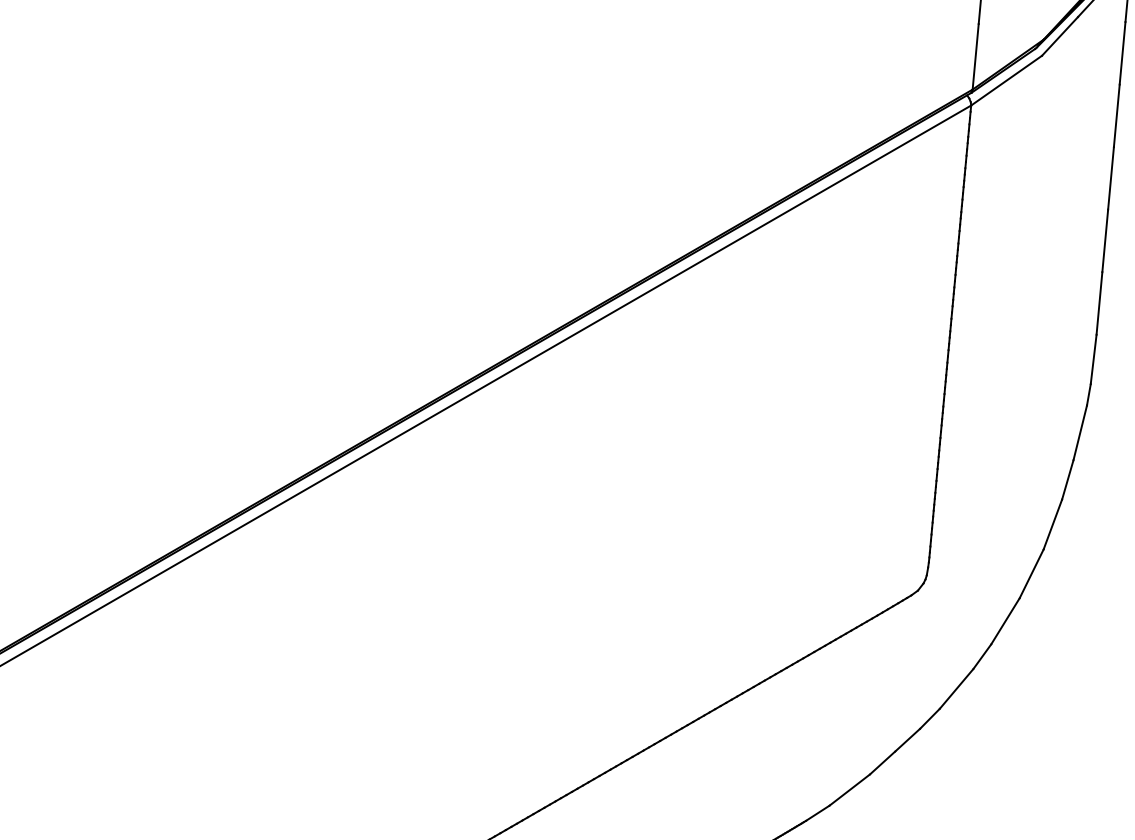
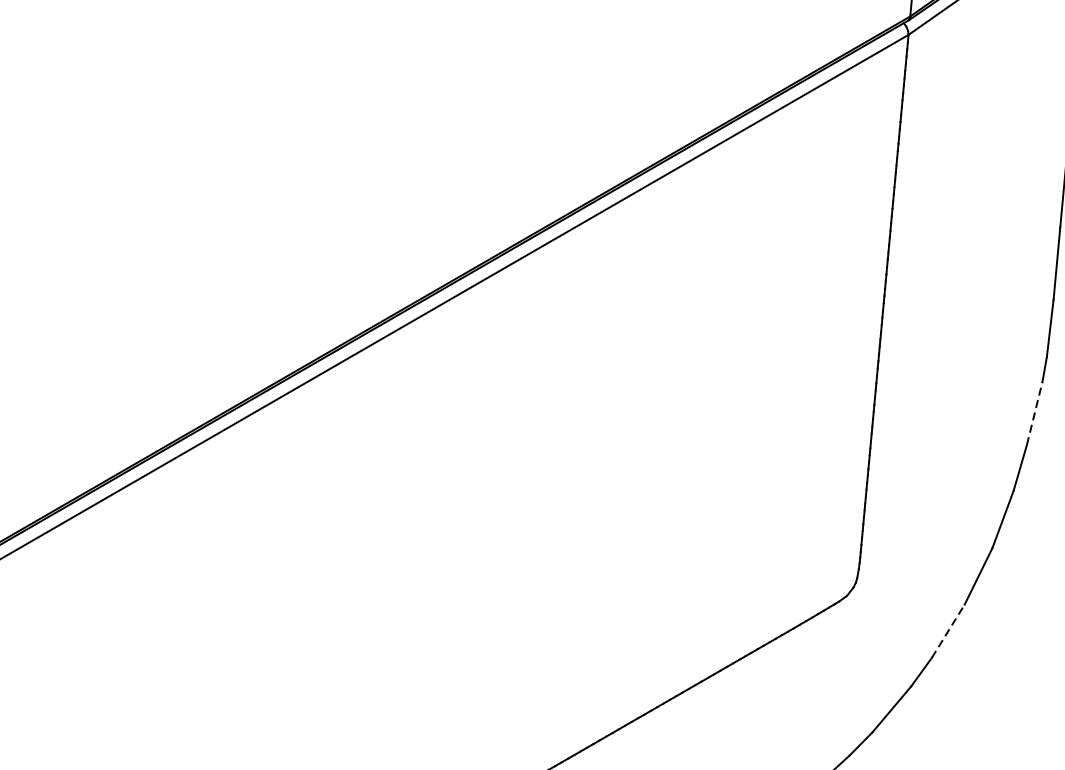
line: (1080, 432) -> (1034, 413), solid -> dashed
line: (1005, 620) -> (948, 630), solid -> dashed

